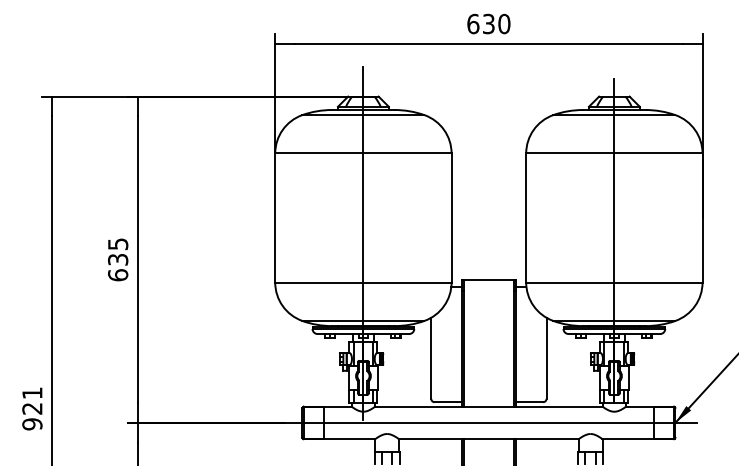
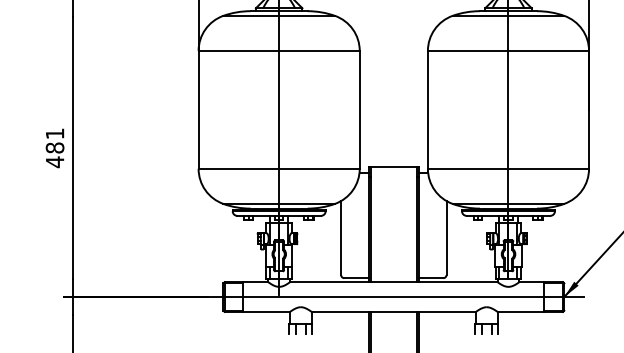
text: (118, 259) -> (55, 147), 635 -> 481

